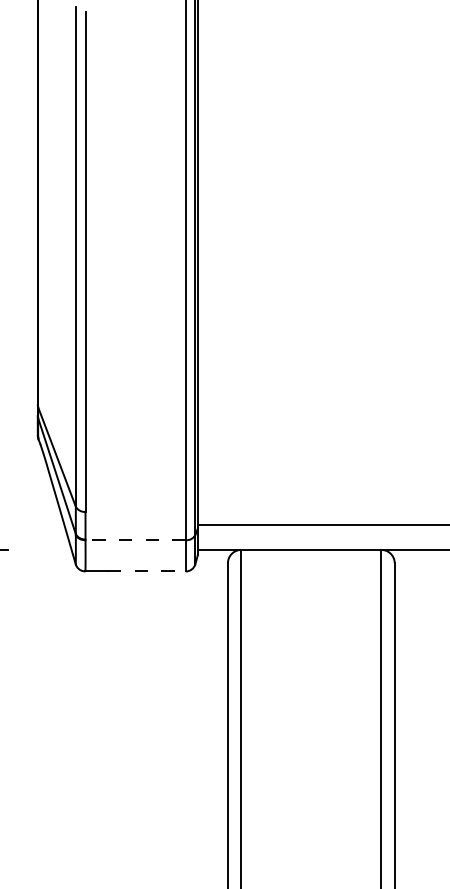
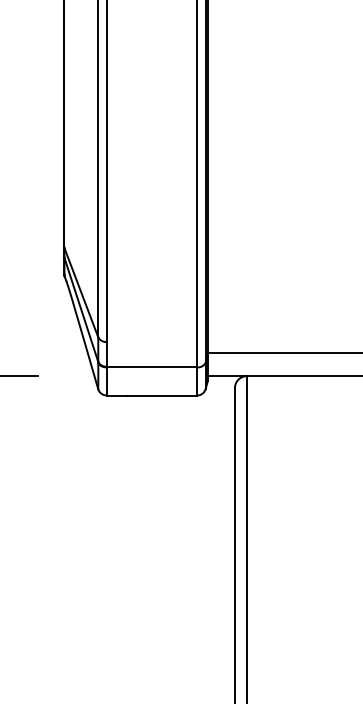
line: (135, 540) -> (151, 367), dashed -> solid
line: (146, 571) -> (161, 395), dashed -> solid

